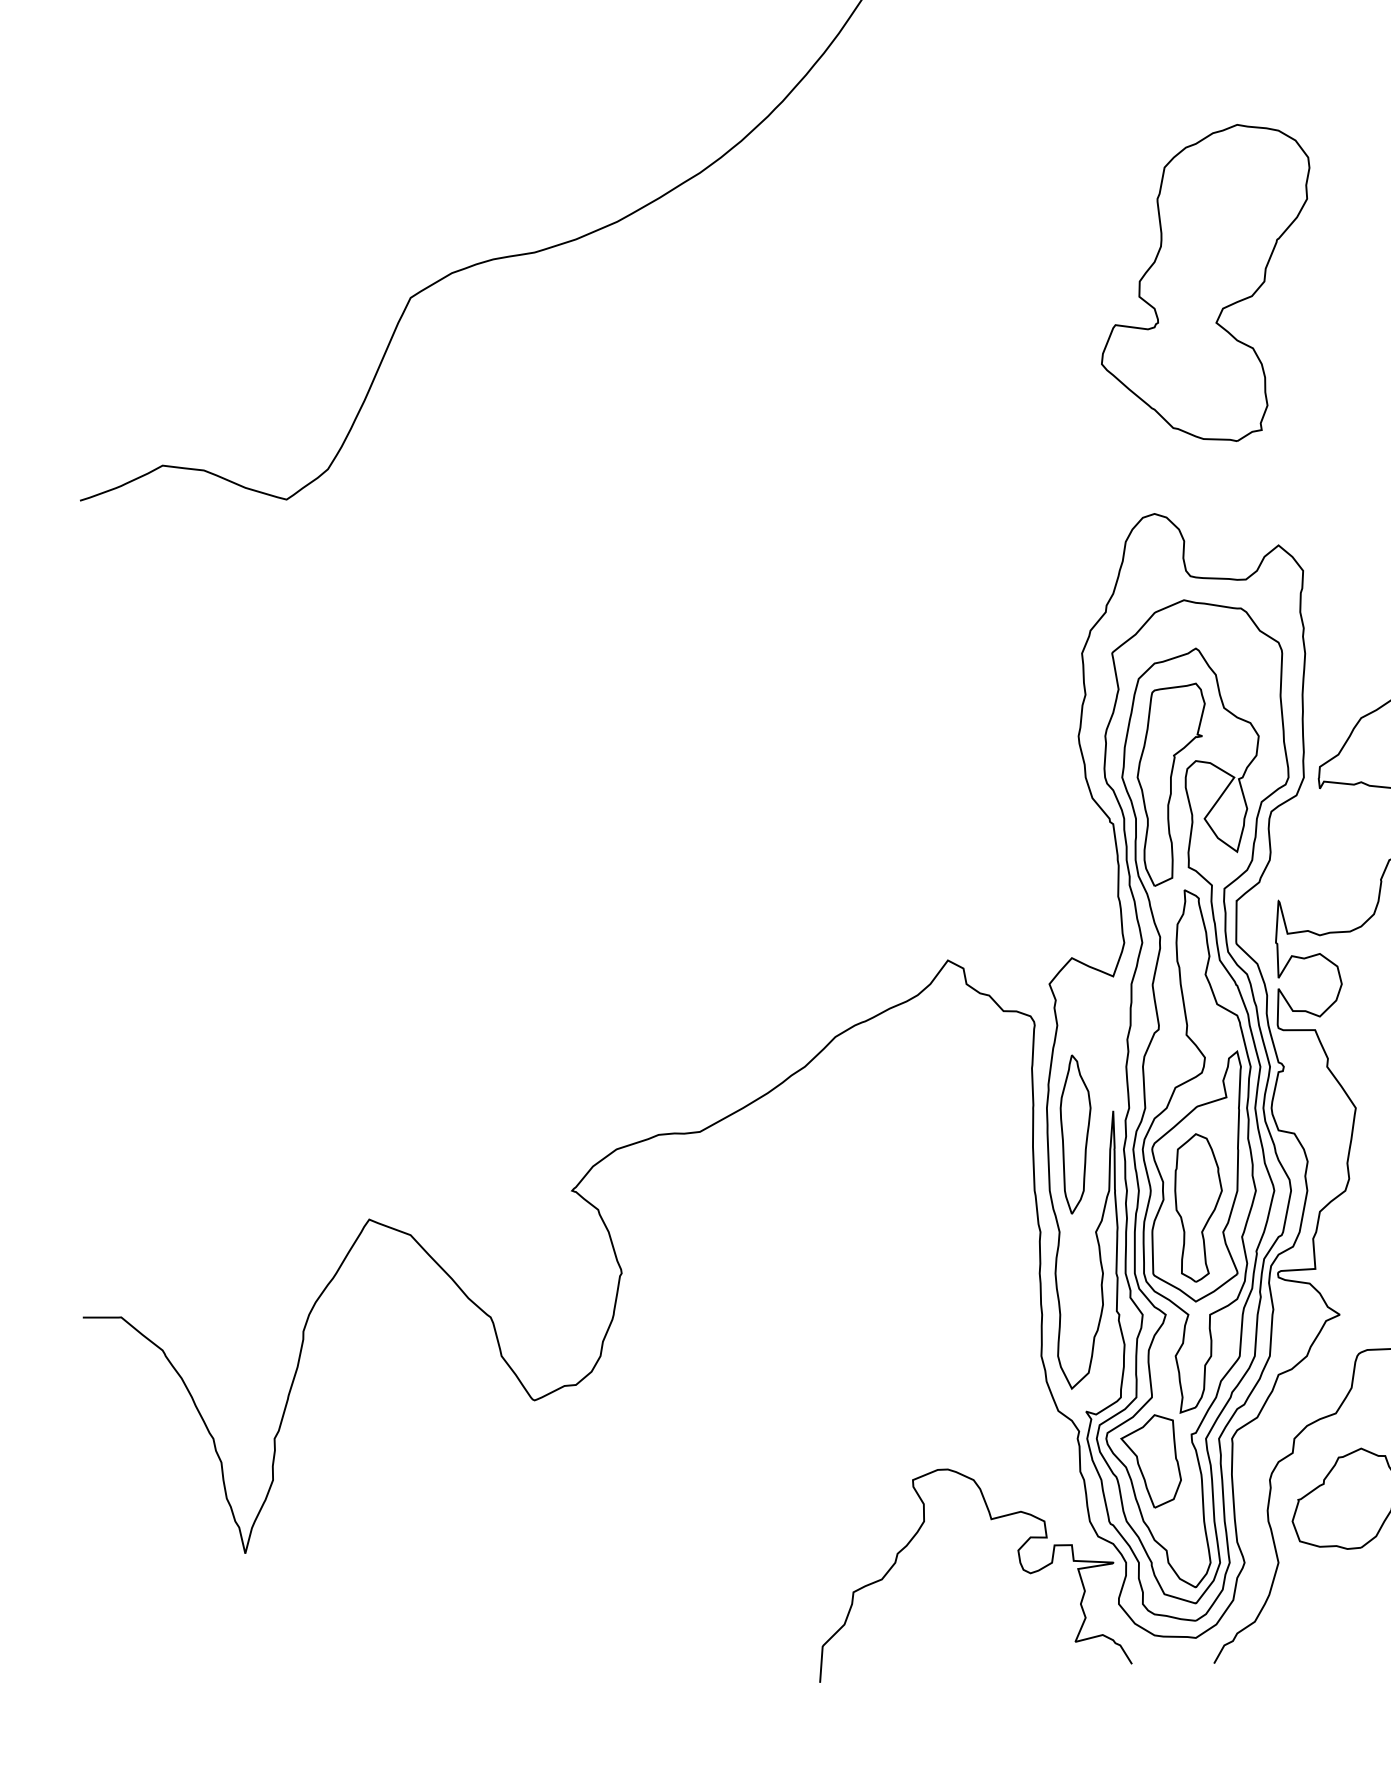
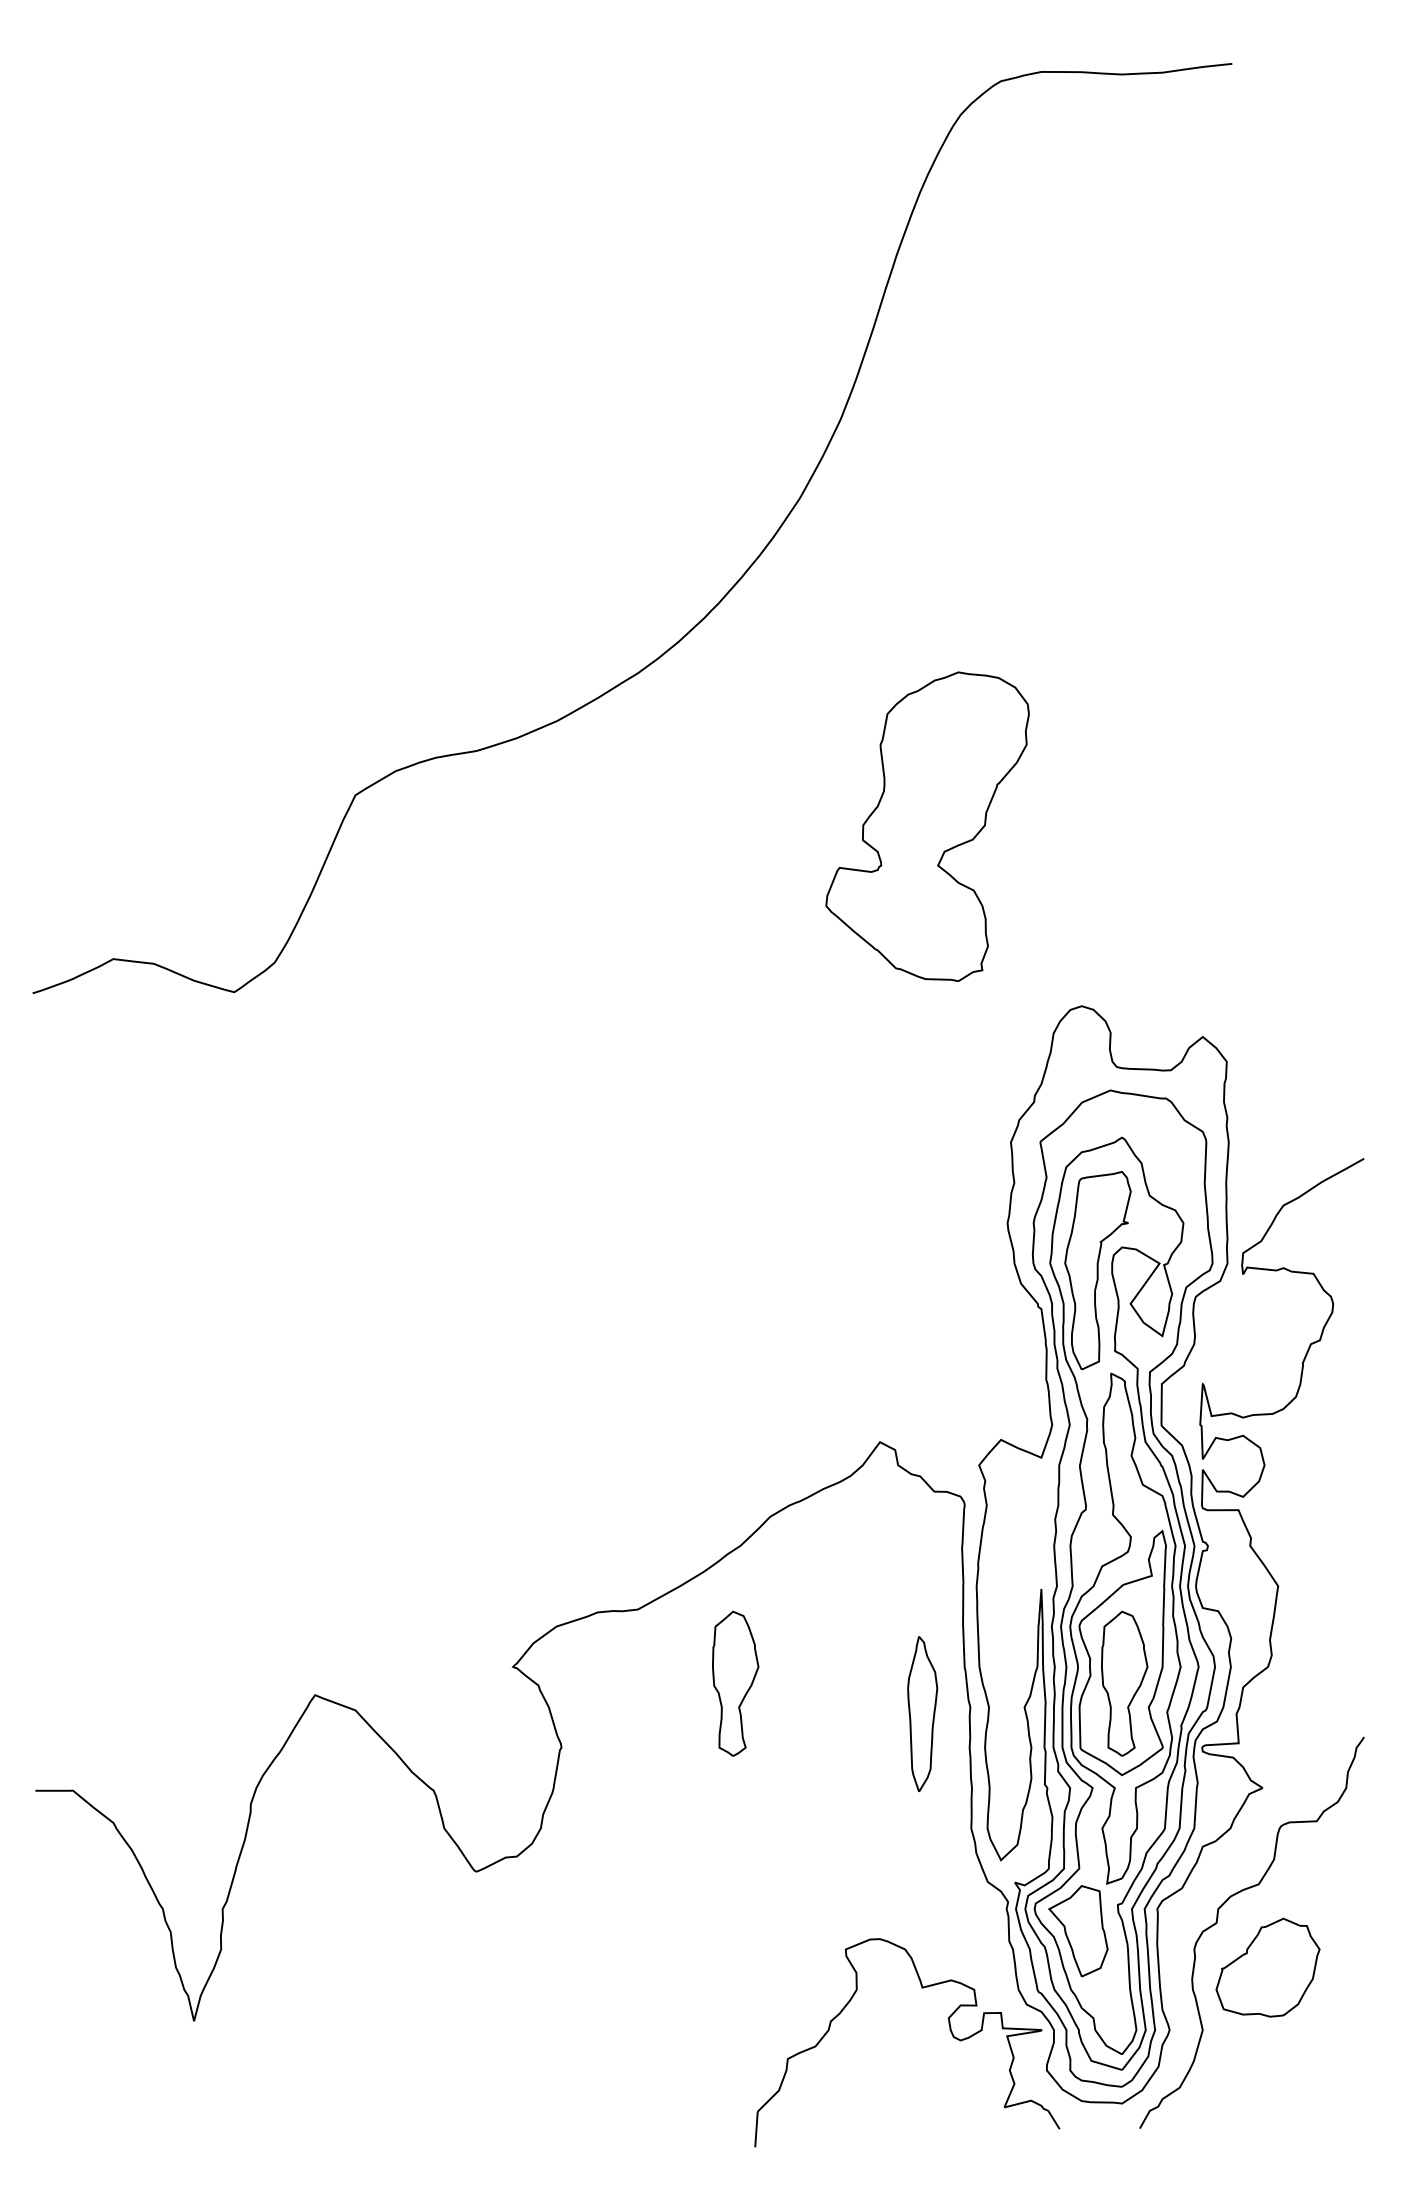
part: (1205, 282) -> (927, 826), moved
part: (1075, 1134) -> (922, 1714), moved
part: (799, 1207) -> (735, 1683), added

